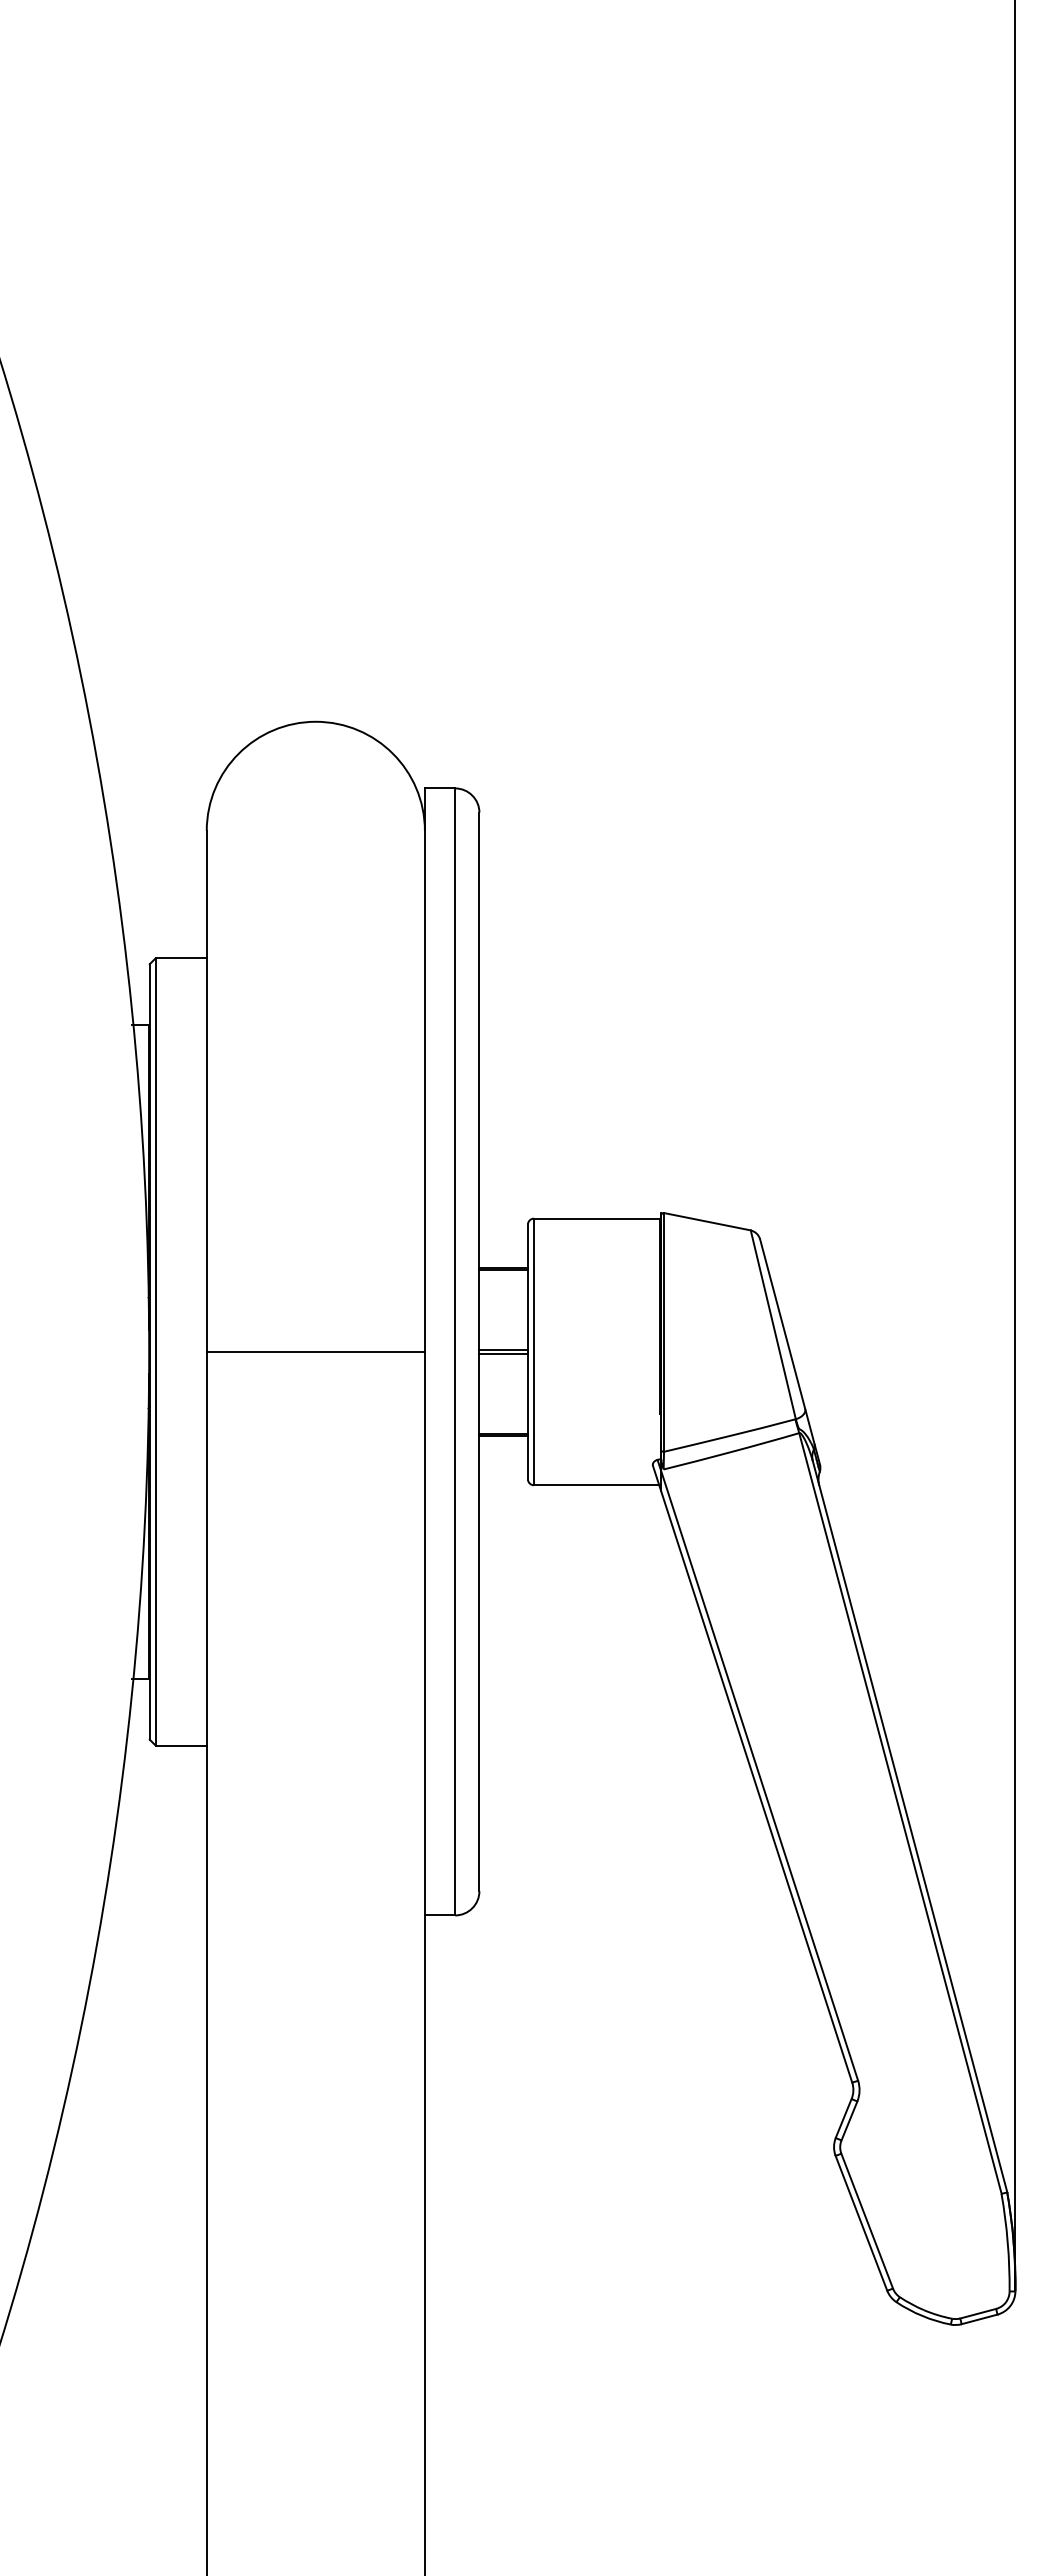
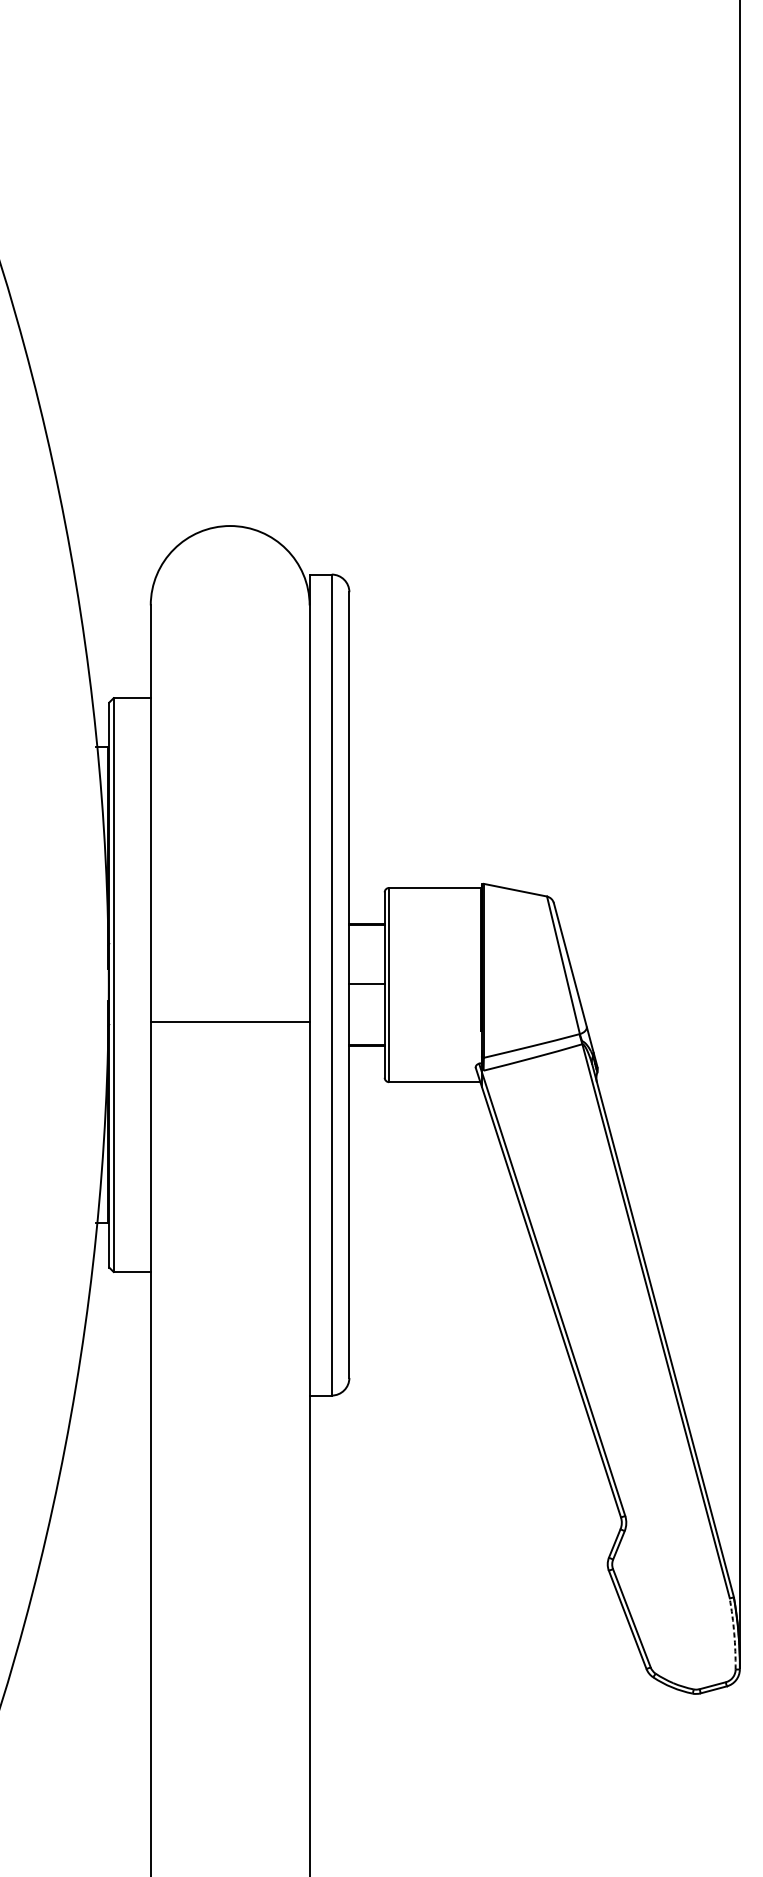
line: (315, 1351) -> (229, 1021), moved
line: (503, 1353) -> (366, 986), removed
arc: (1007, 2242) -> (734, 1633), solid -> dashed

